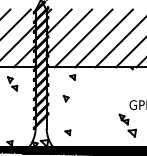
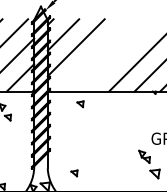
line: (83, 38) -> (93, 55), removed
line: (103, 38) -> (118, 55), removed
part: (65, 98) -> (71, 130), removed

